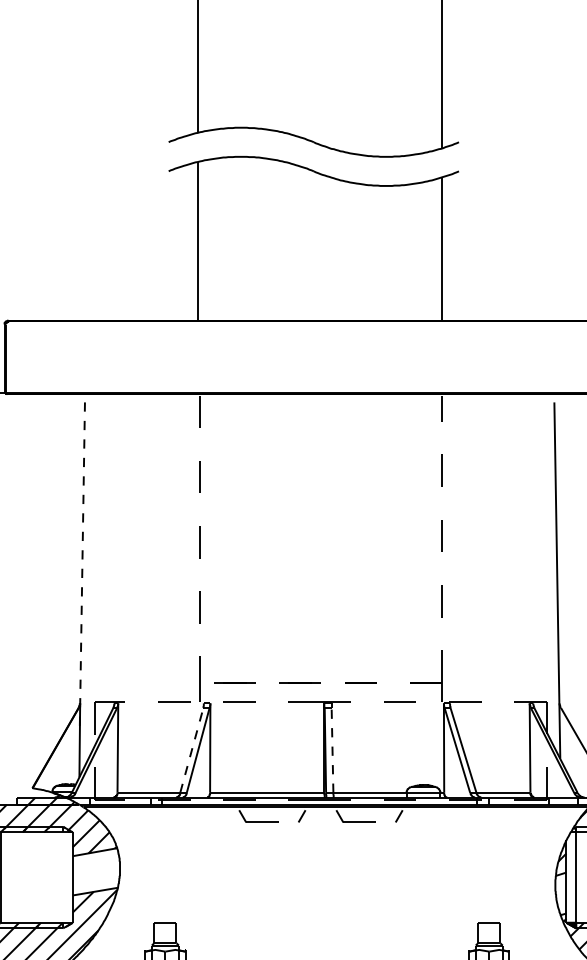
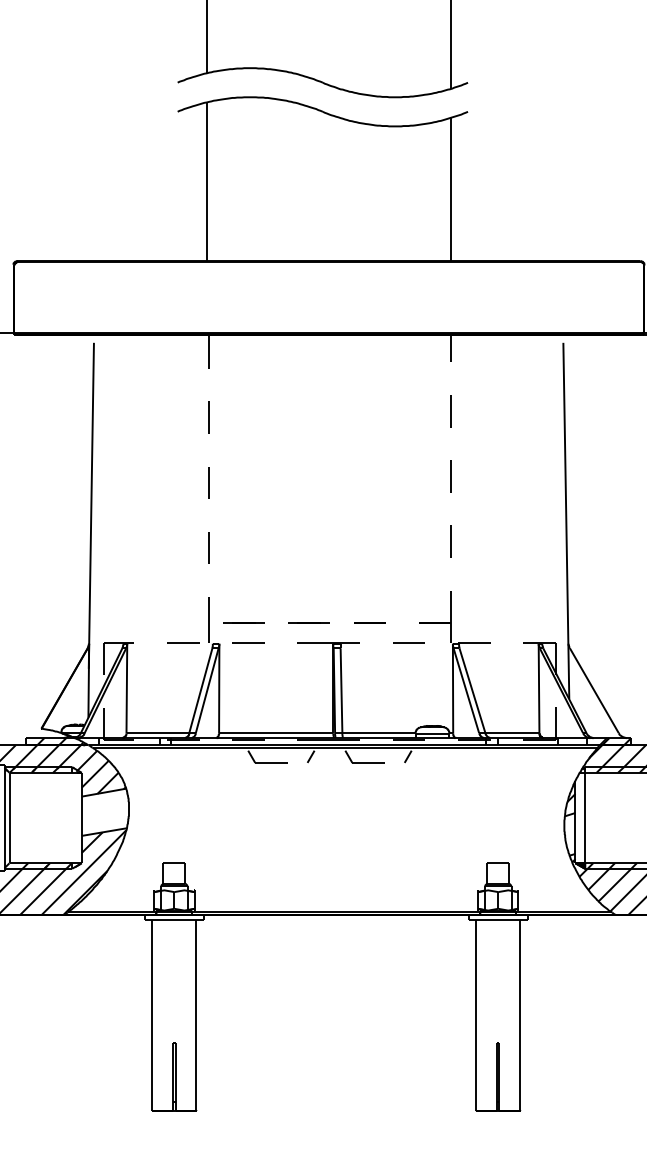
line: (82, 566) -> (91, 506), dashed -> solid
line: (191, 750) -> (200, 690), dashed -> solid
line: (332, 750) -> (341, 690), dashed -> solid

